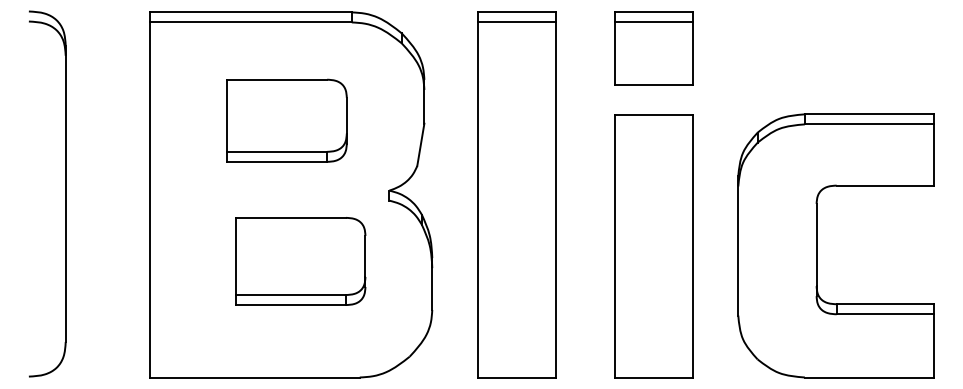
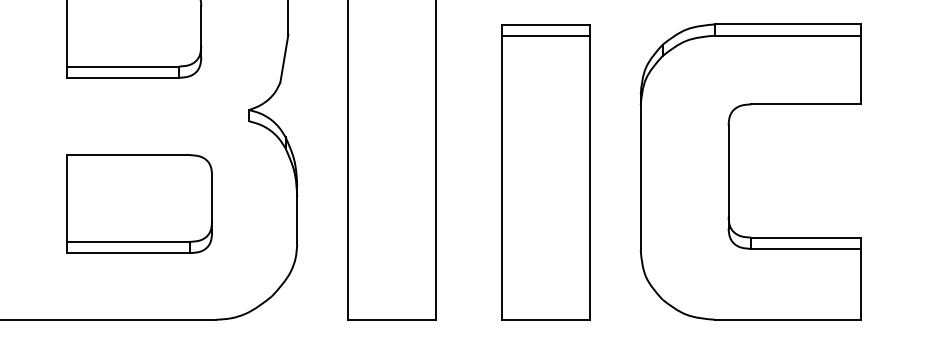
line: (653, 124) -> (545, 35), added
part: (300, 261) -> (139, 204), moved

